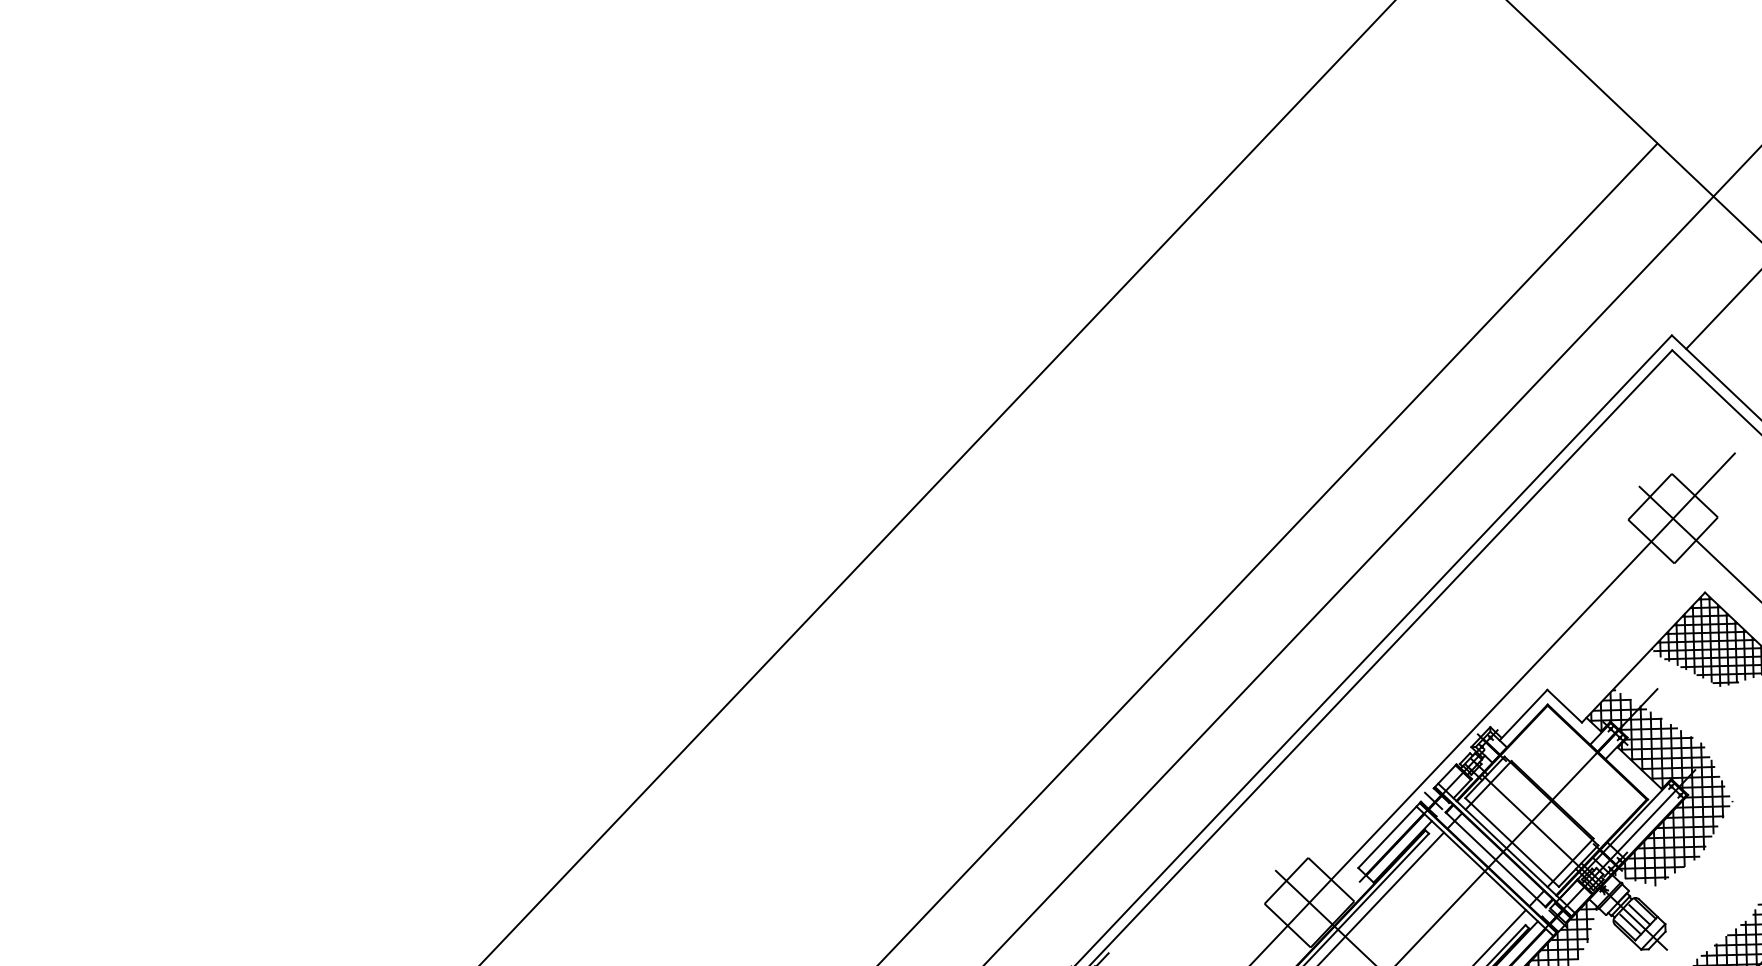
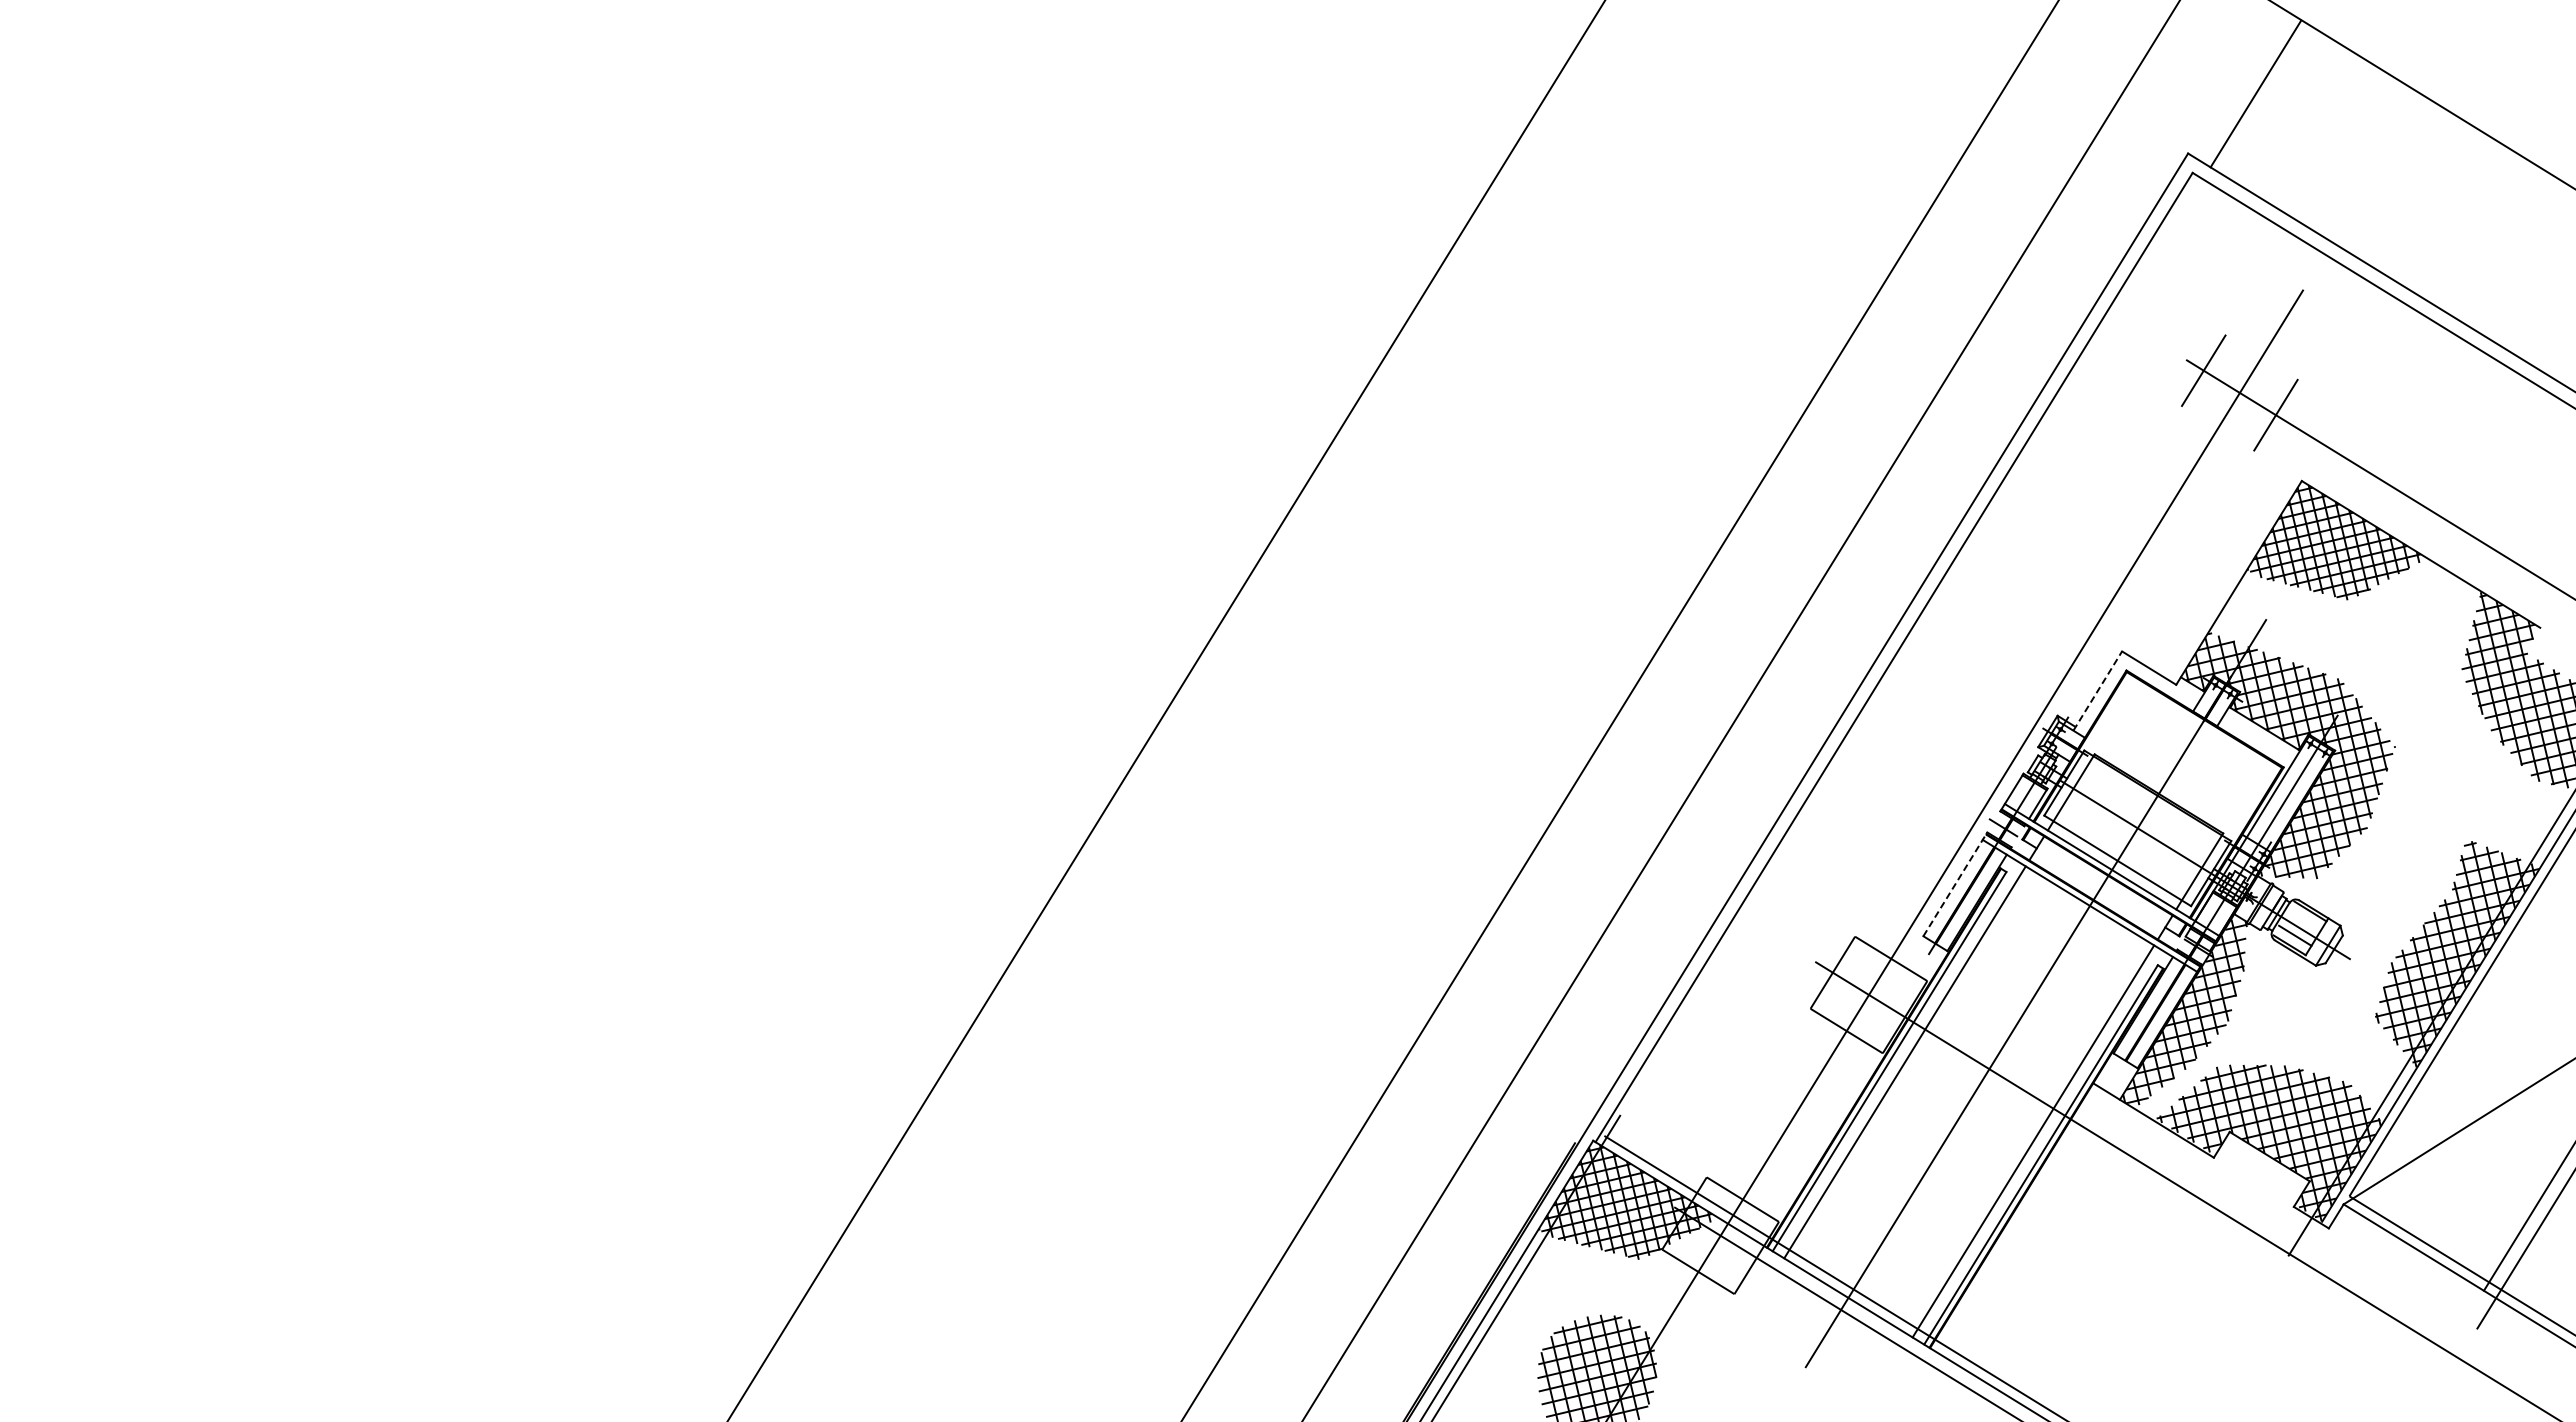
line: (1695, 495) -> (2262, 356), removed
line: (1651, 541) -> (2217, 428), removed
line: (1524, 714) -> (2098, 690), solid -> dashed
line: (1389, 835) -> (1955, 884), solid -> dashed
line: (1495, 859) -> (2100, 887), removed
line: (1639, 914) -> (2304, 920), removed

